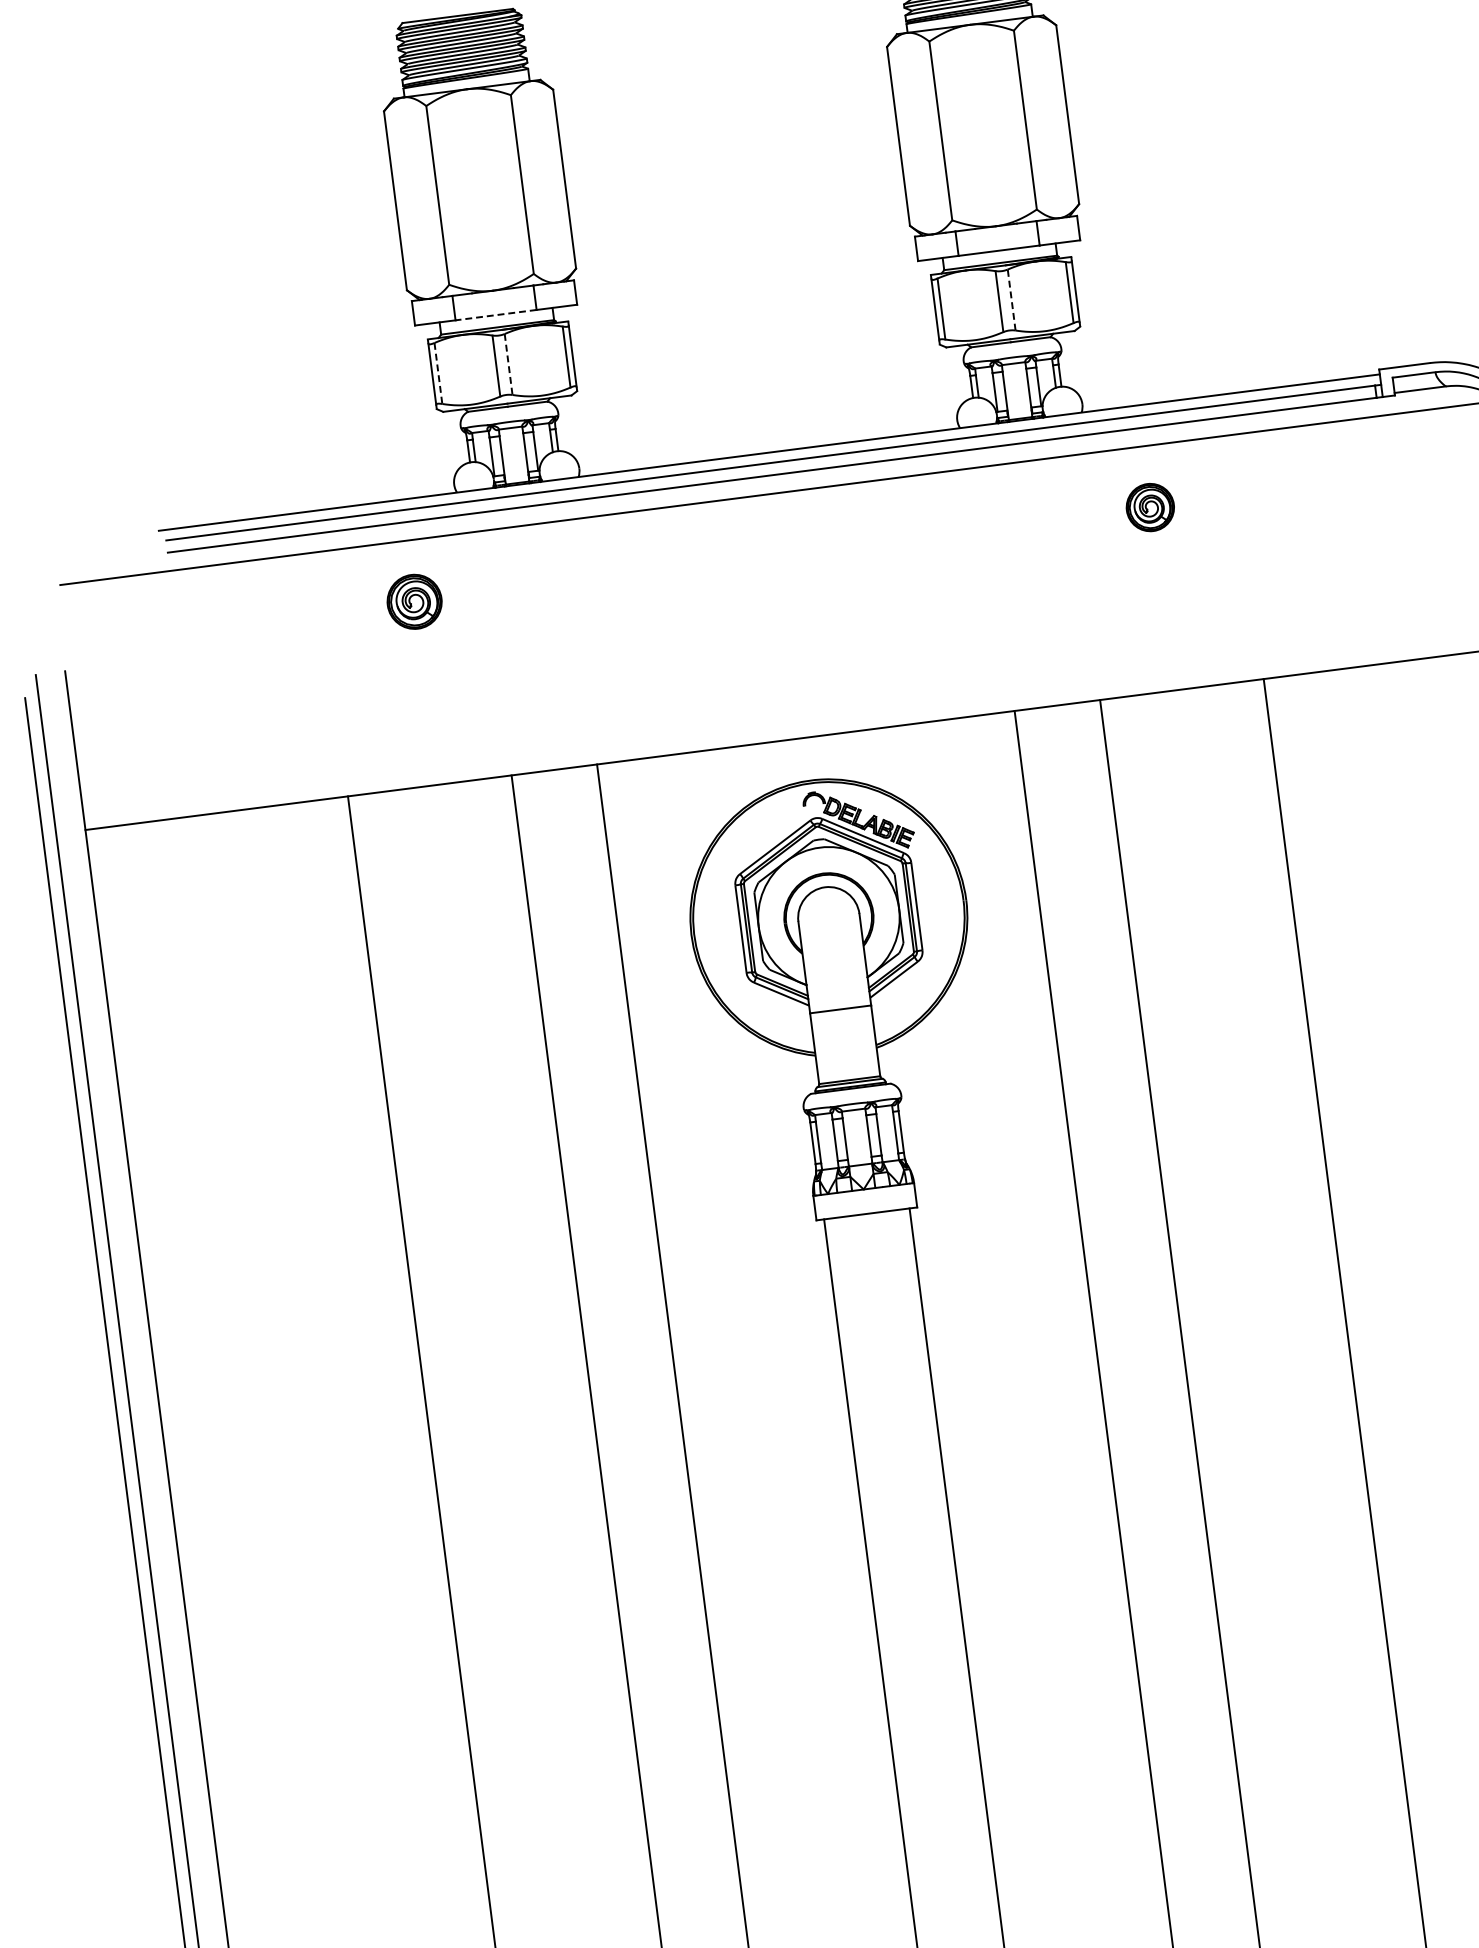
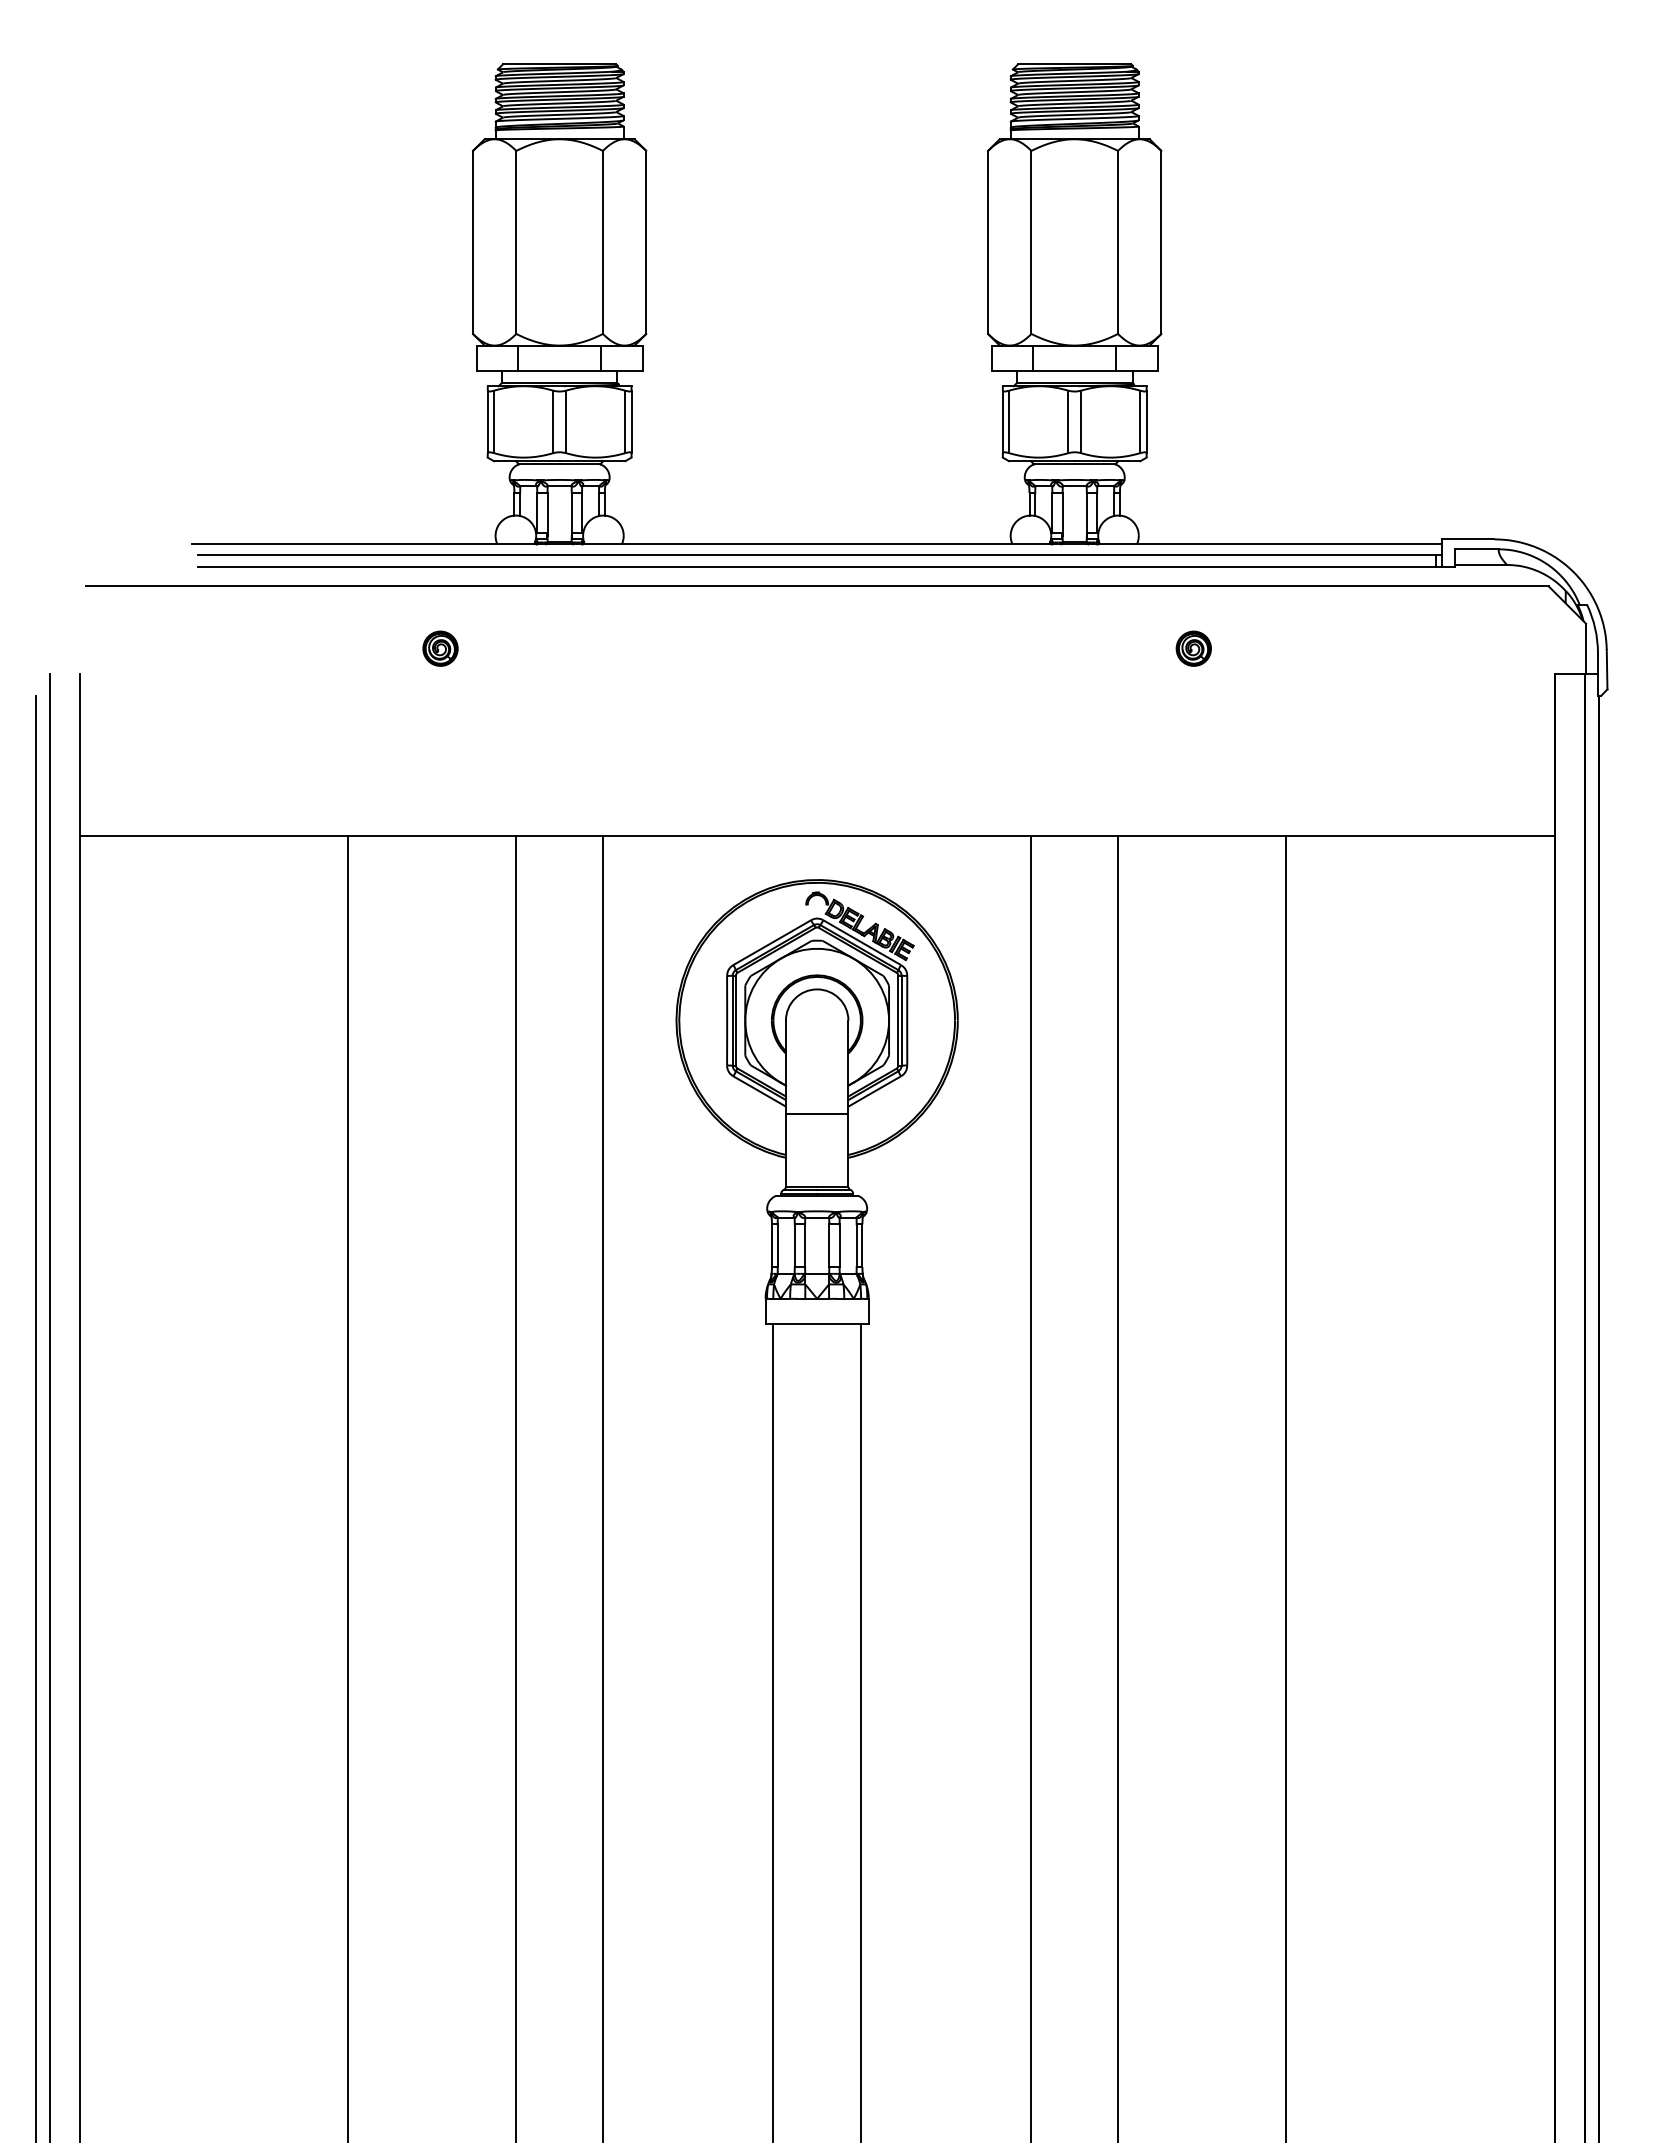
line: (1011, 299) -> (1080, 421), dashed -> solid
line: (495, 315) -> (559, 370), dashed -> solid
line: (508, 365) -> (565, 422), dashed -> solid
line: (438, 373) -> (494, 422), dashed -> solid
part: (1149, 507) -> (1193, 648), size x0.71
part: (414, 601) -> (440, 648), size x0.62

